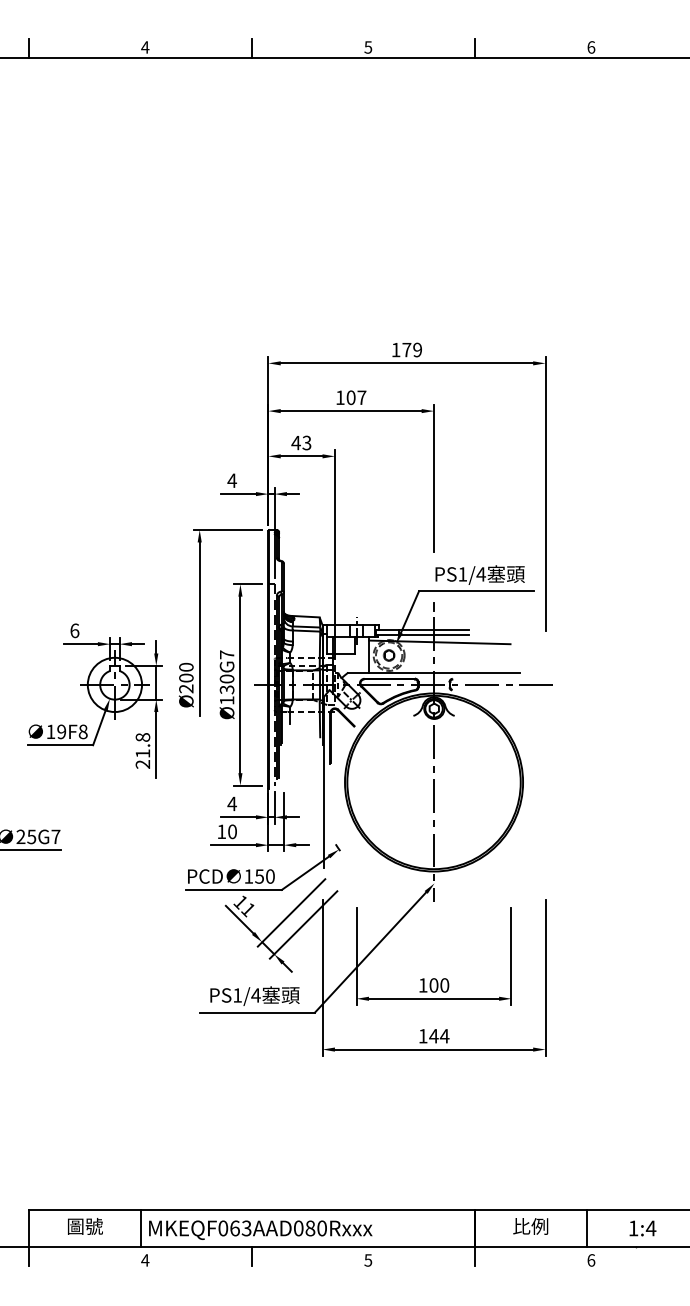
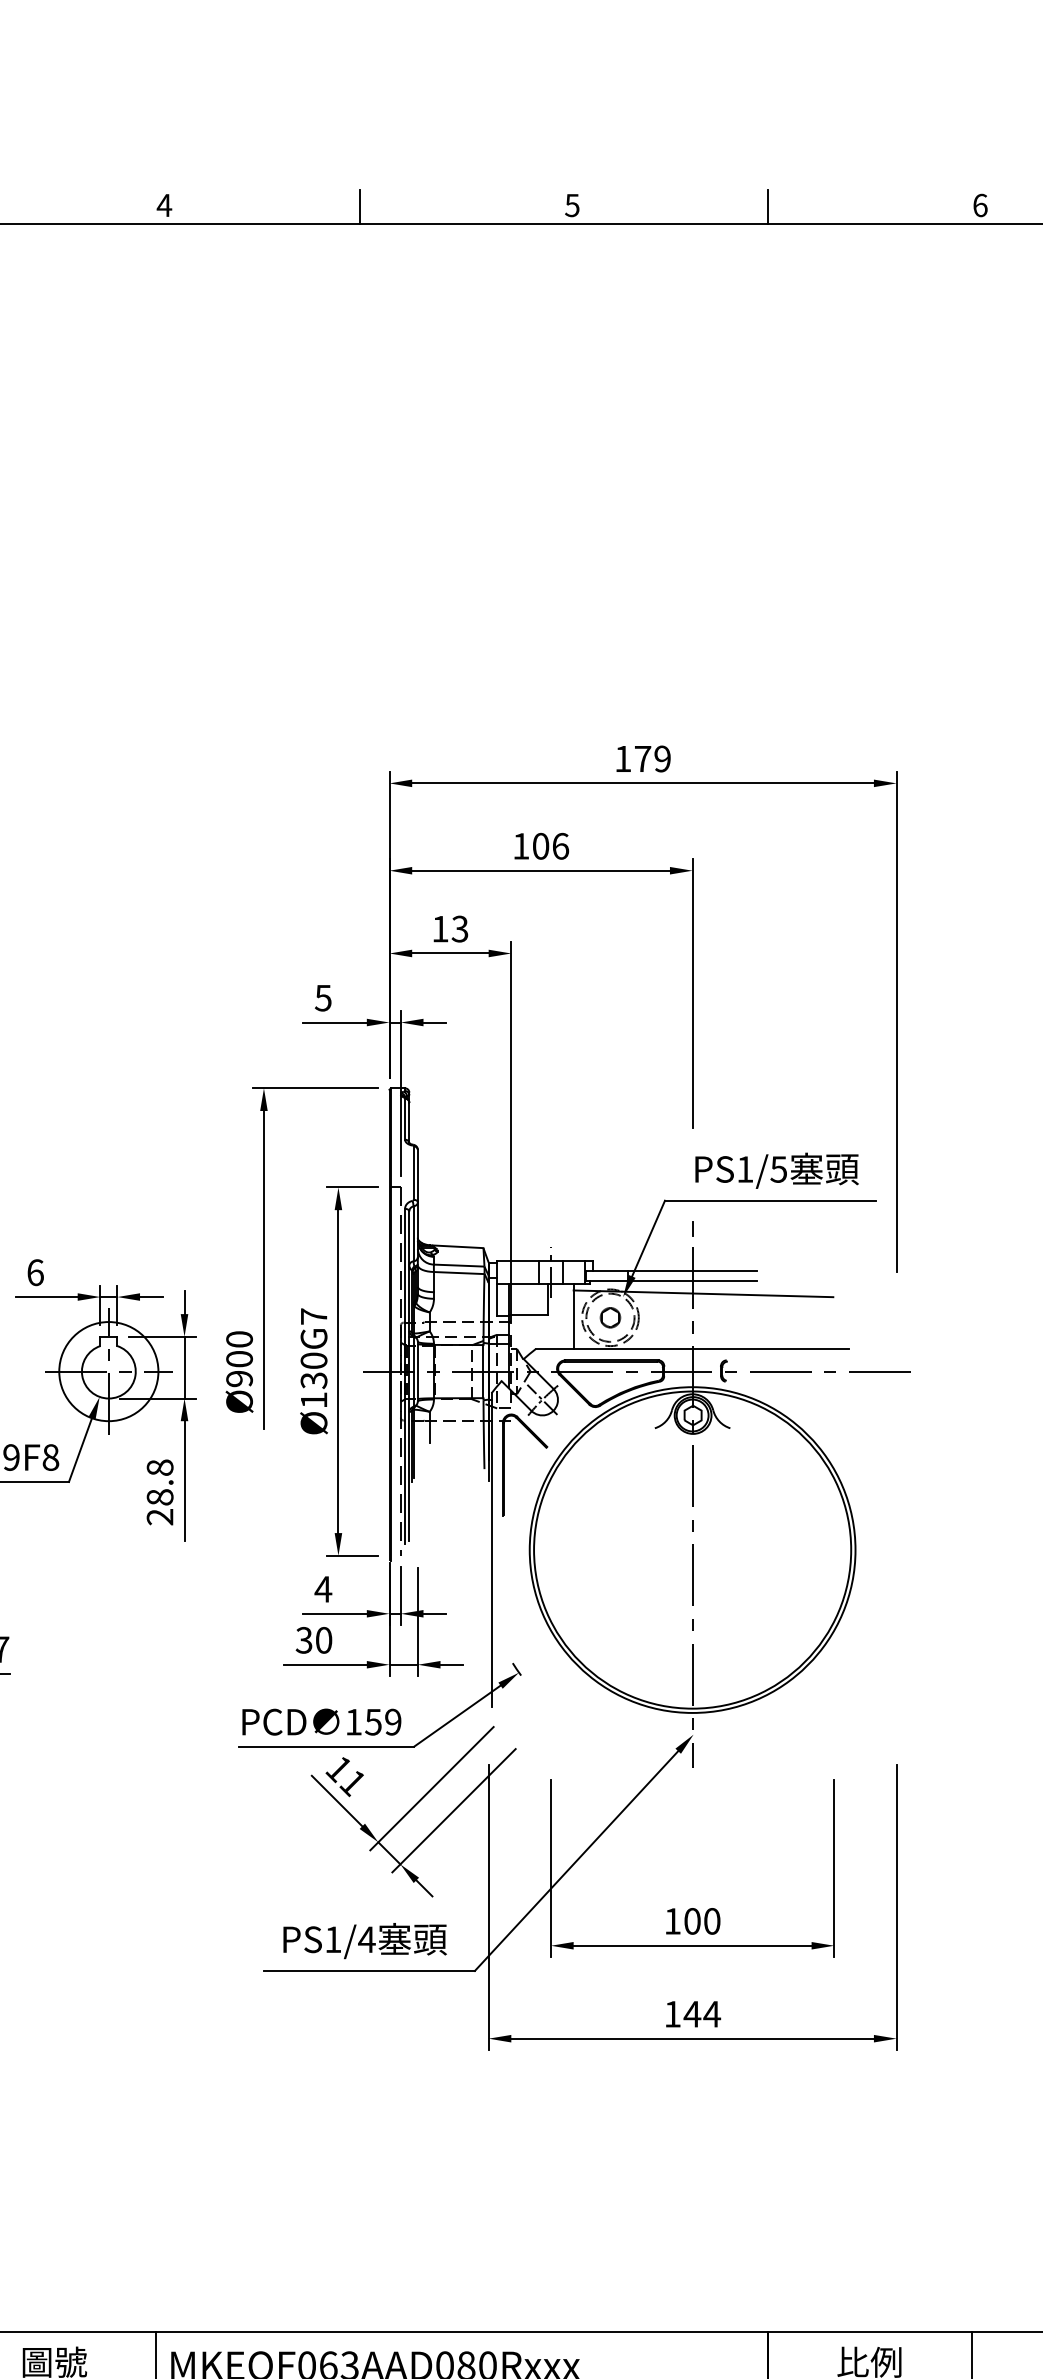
text: (361, 397) -> (559, 845), 107 -> 106
text: (295, 443) -> (439, 929), 43 -> 13
text: (231, 480) -> (322, 997), 4 -> 5
text: (480, 574) -> (777, 1169), PS1/4 -> PS1/5
text: (186, 688) -> (239, 1378), Ø200 -> Ø900
text: (142, 753) -> (159, 1497), 21.8 -> 28.8
text: (221, 831) -> (303, 1639), 10 -> 30
text: (270, 876) -> (393, 1722), 150 -> 159

